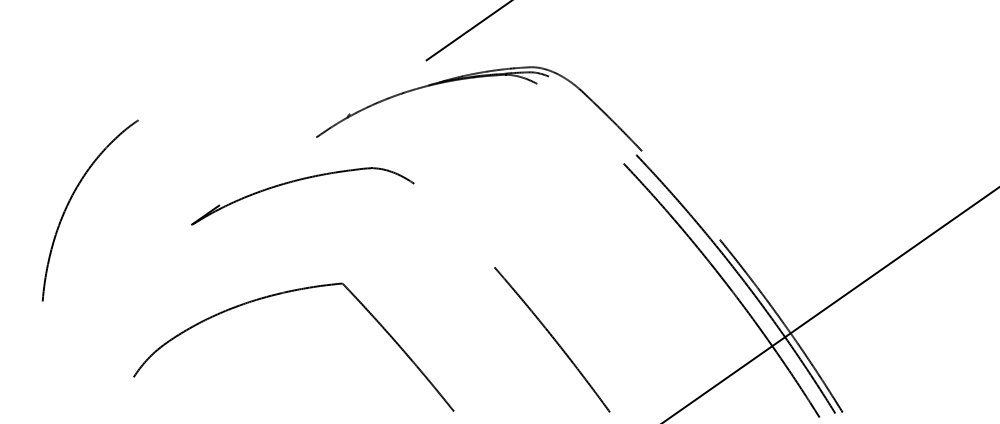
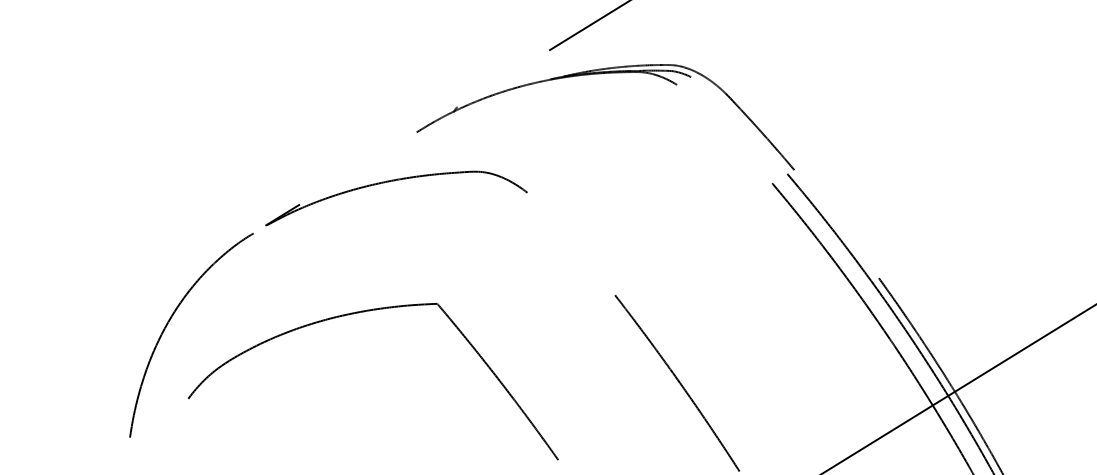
curve: (70, 201) -> (169, 323), moved

